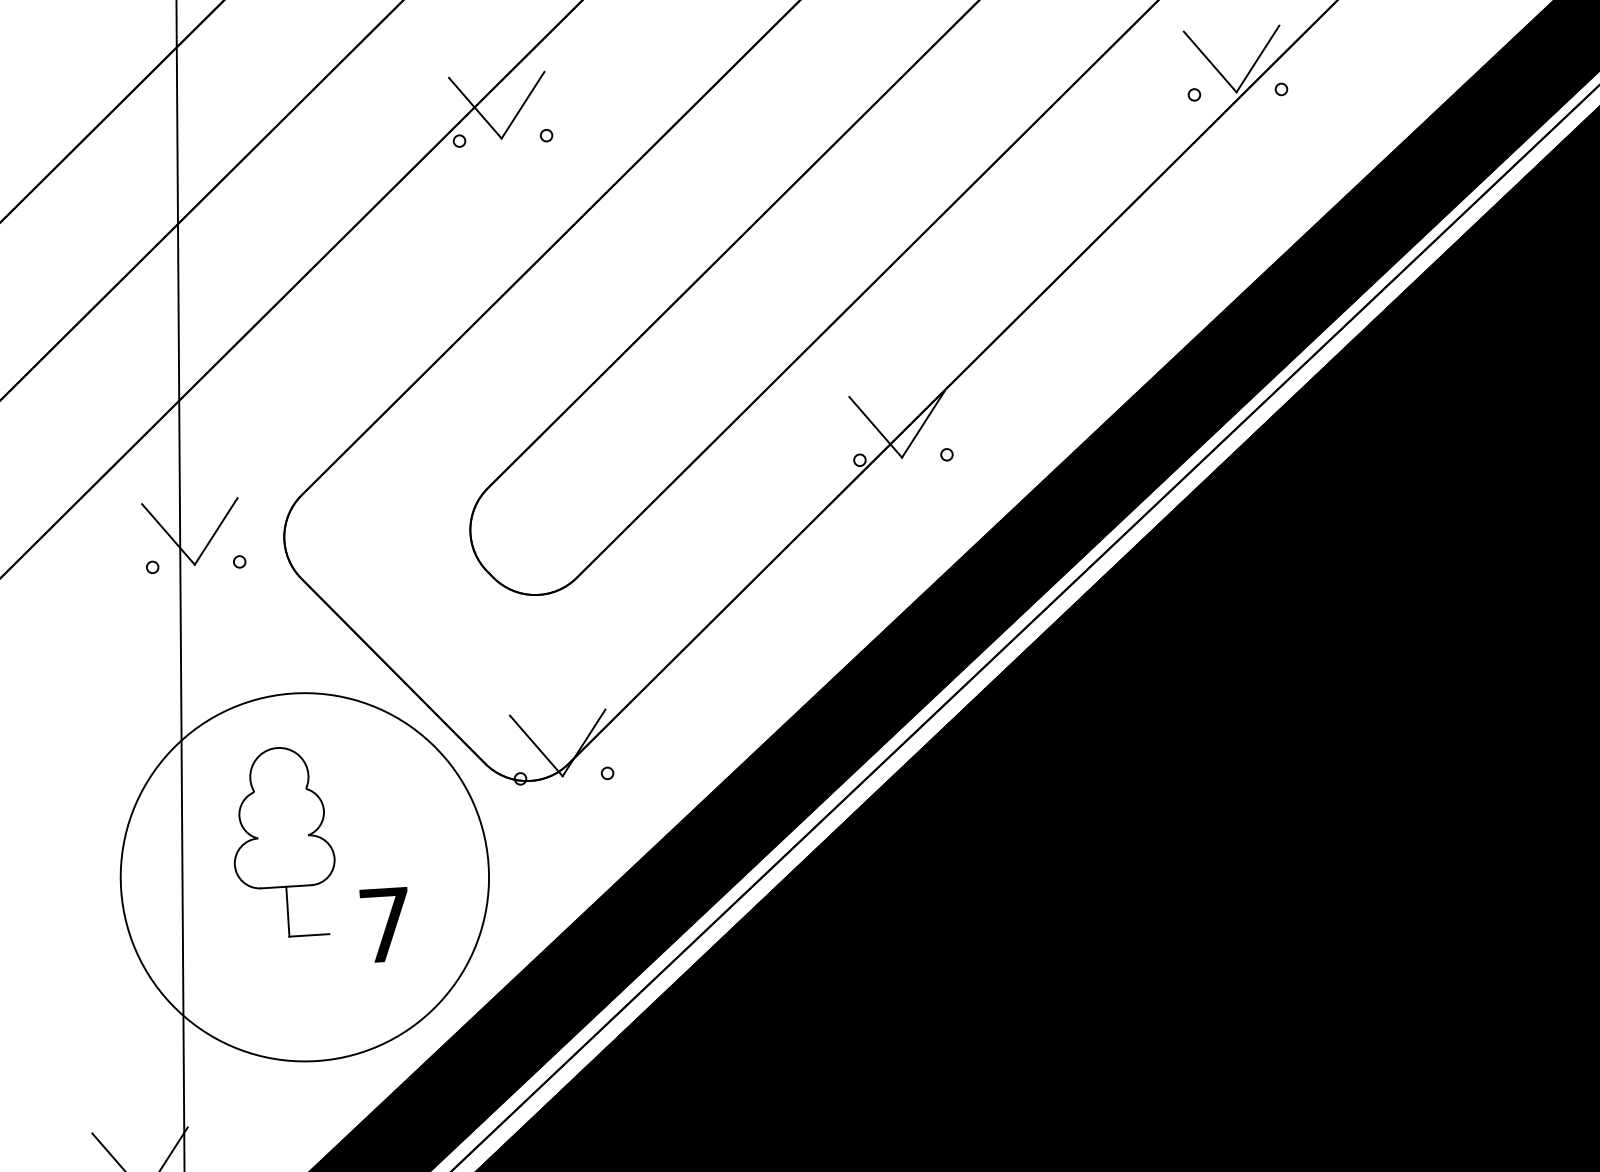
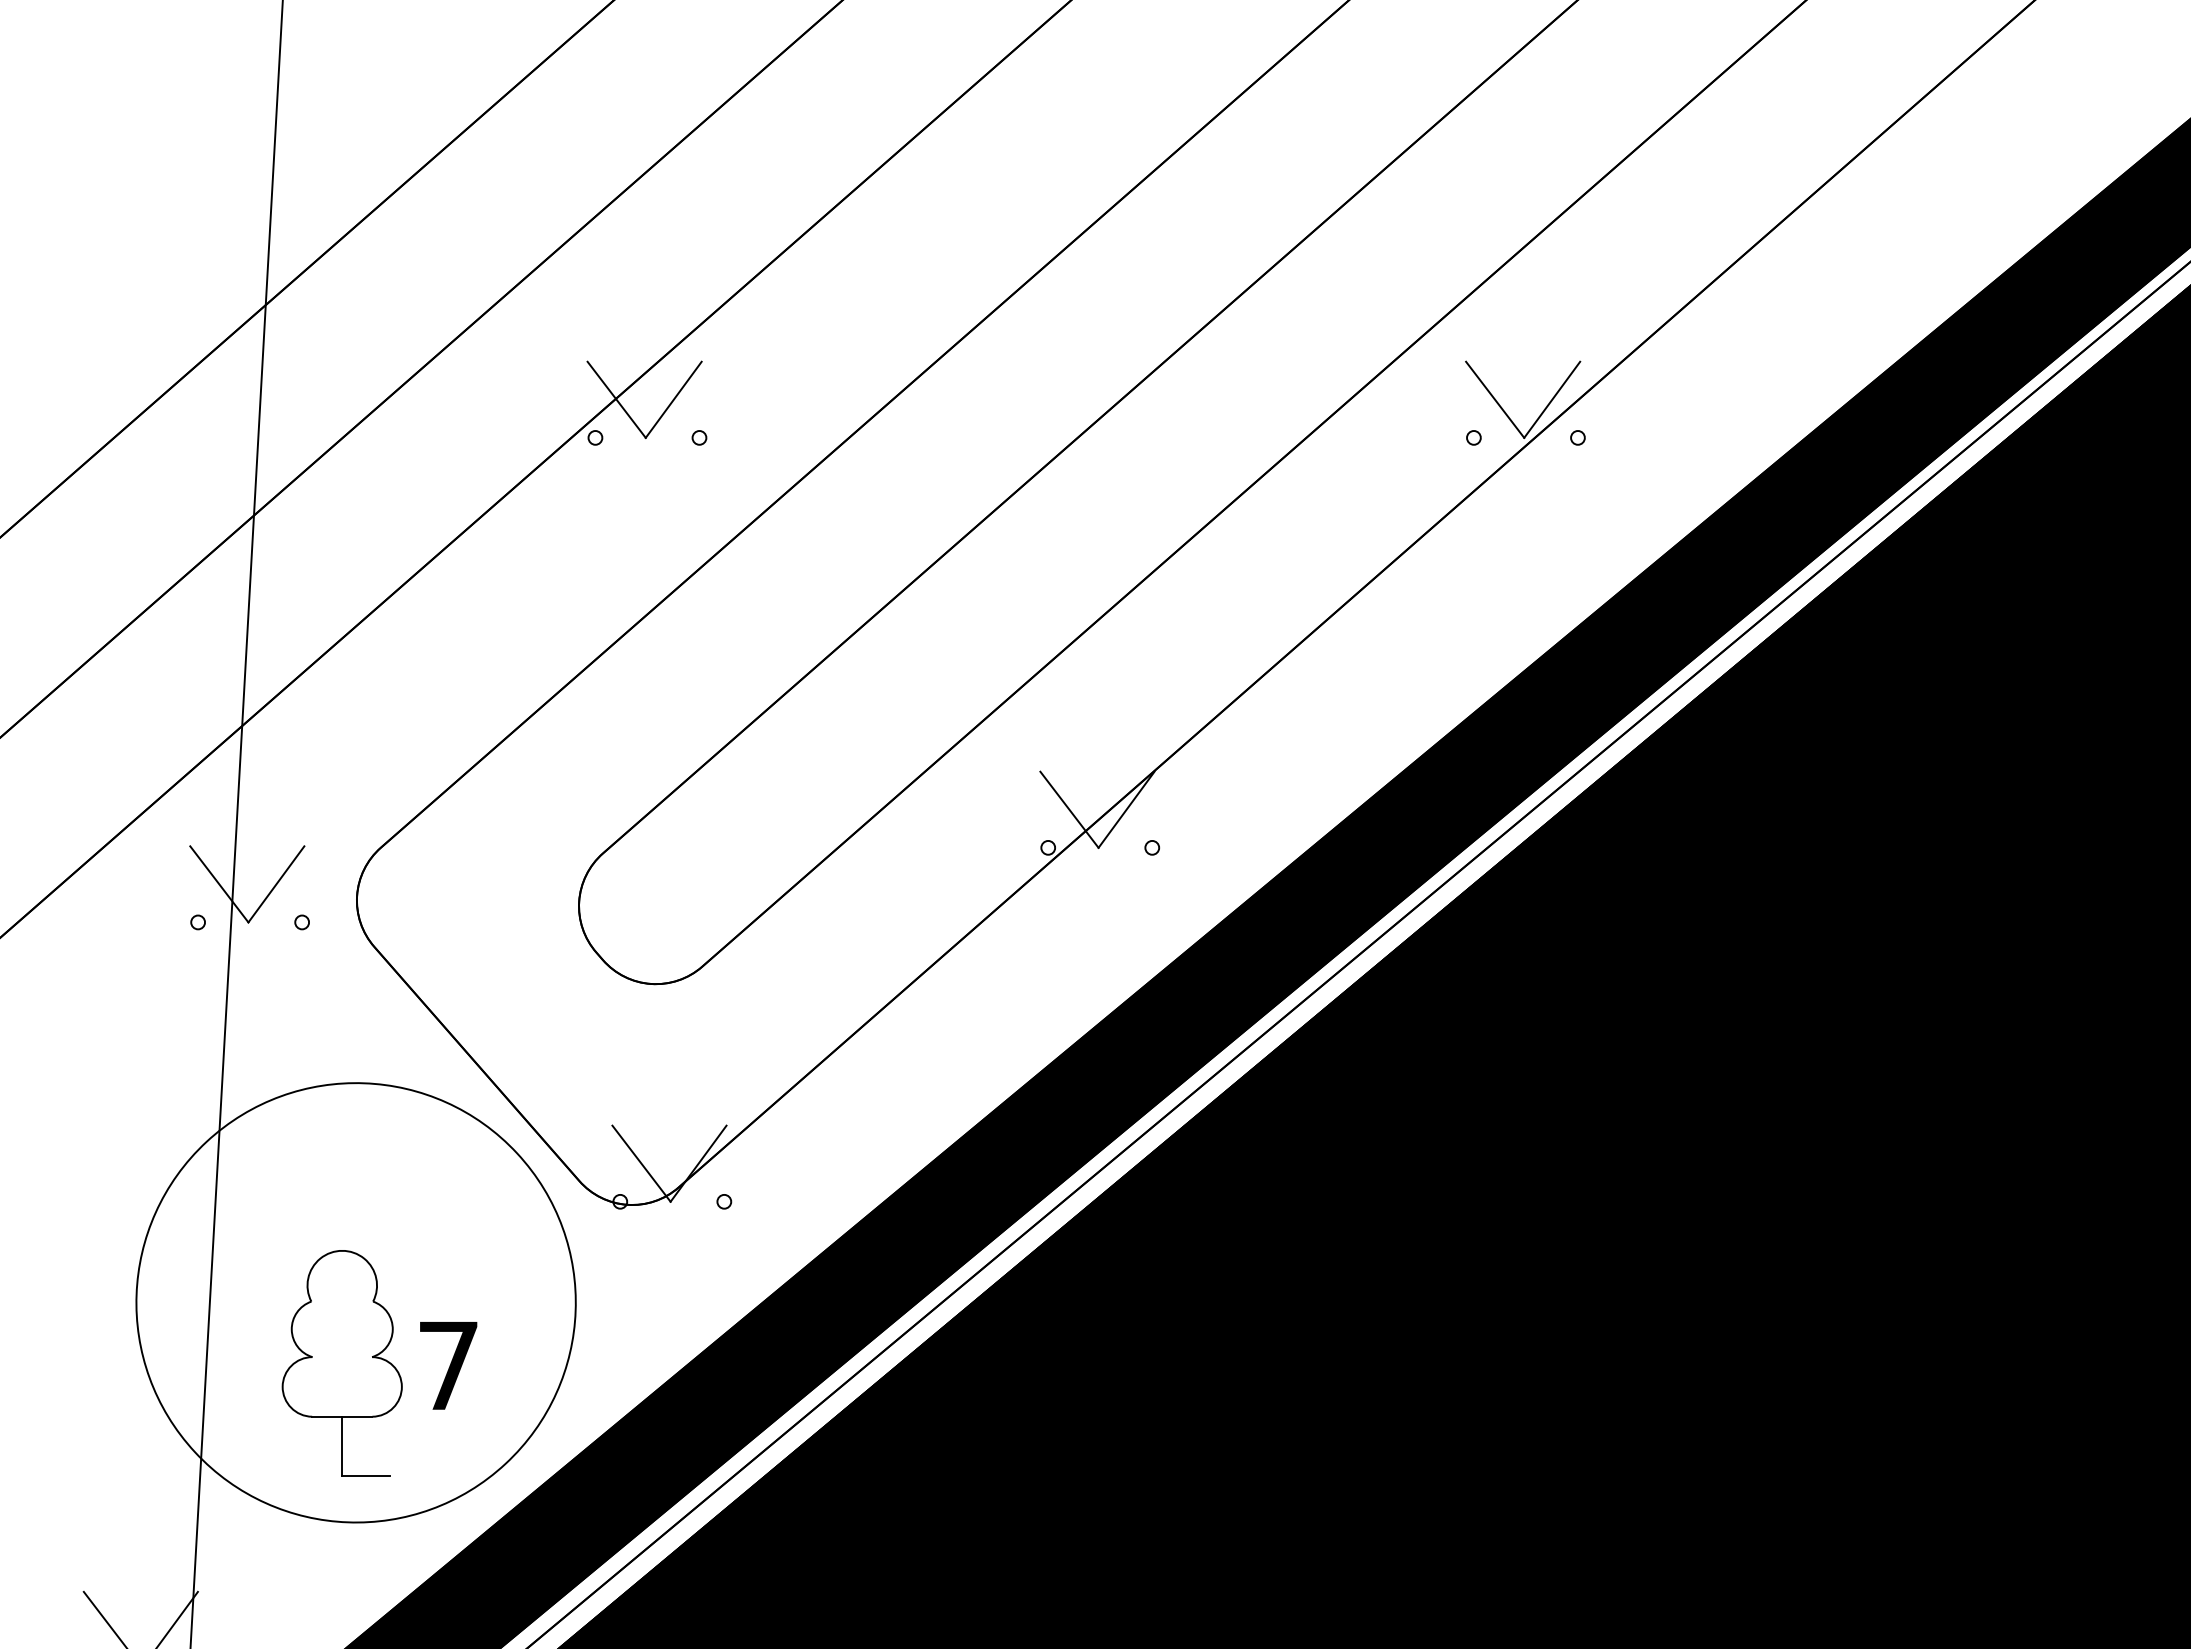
part: (282, 842) -> (341, 1363), moved

